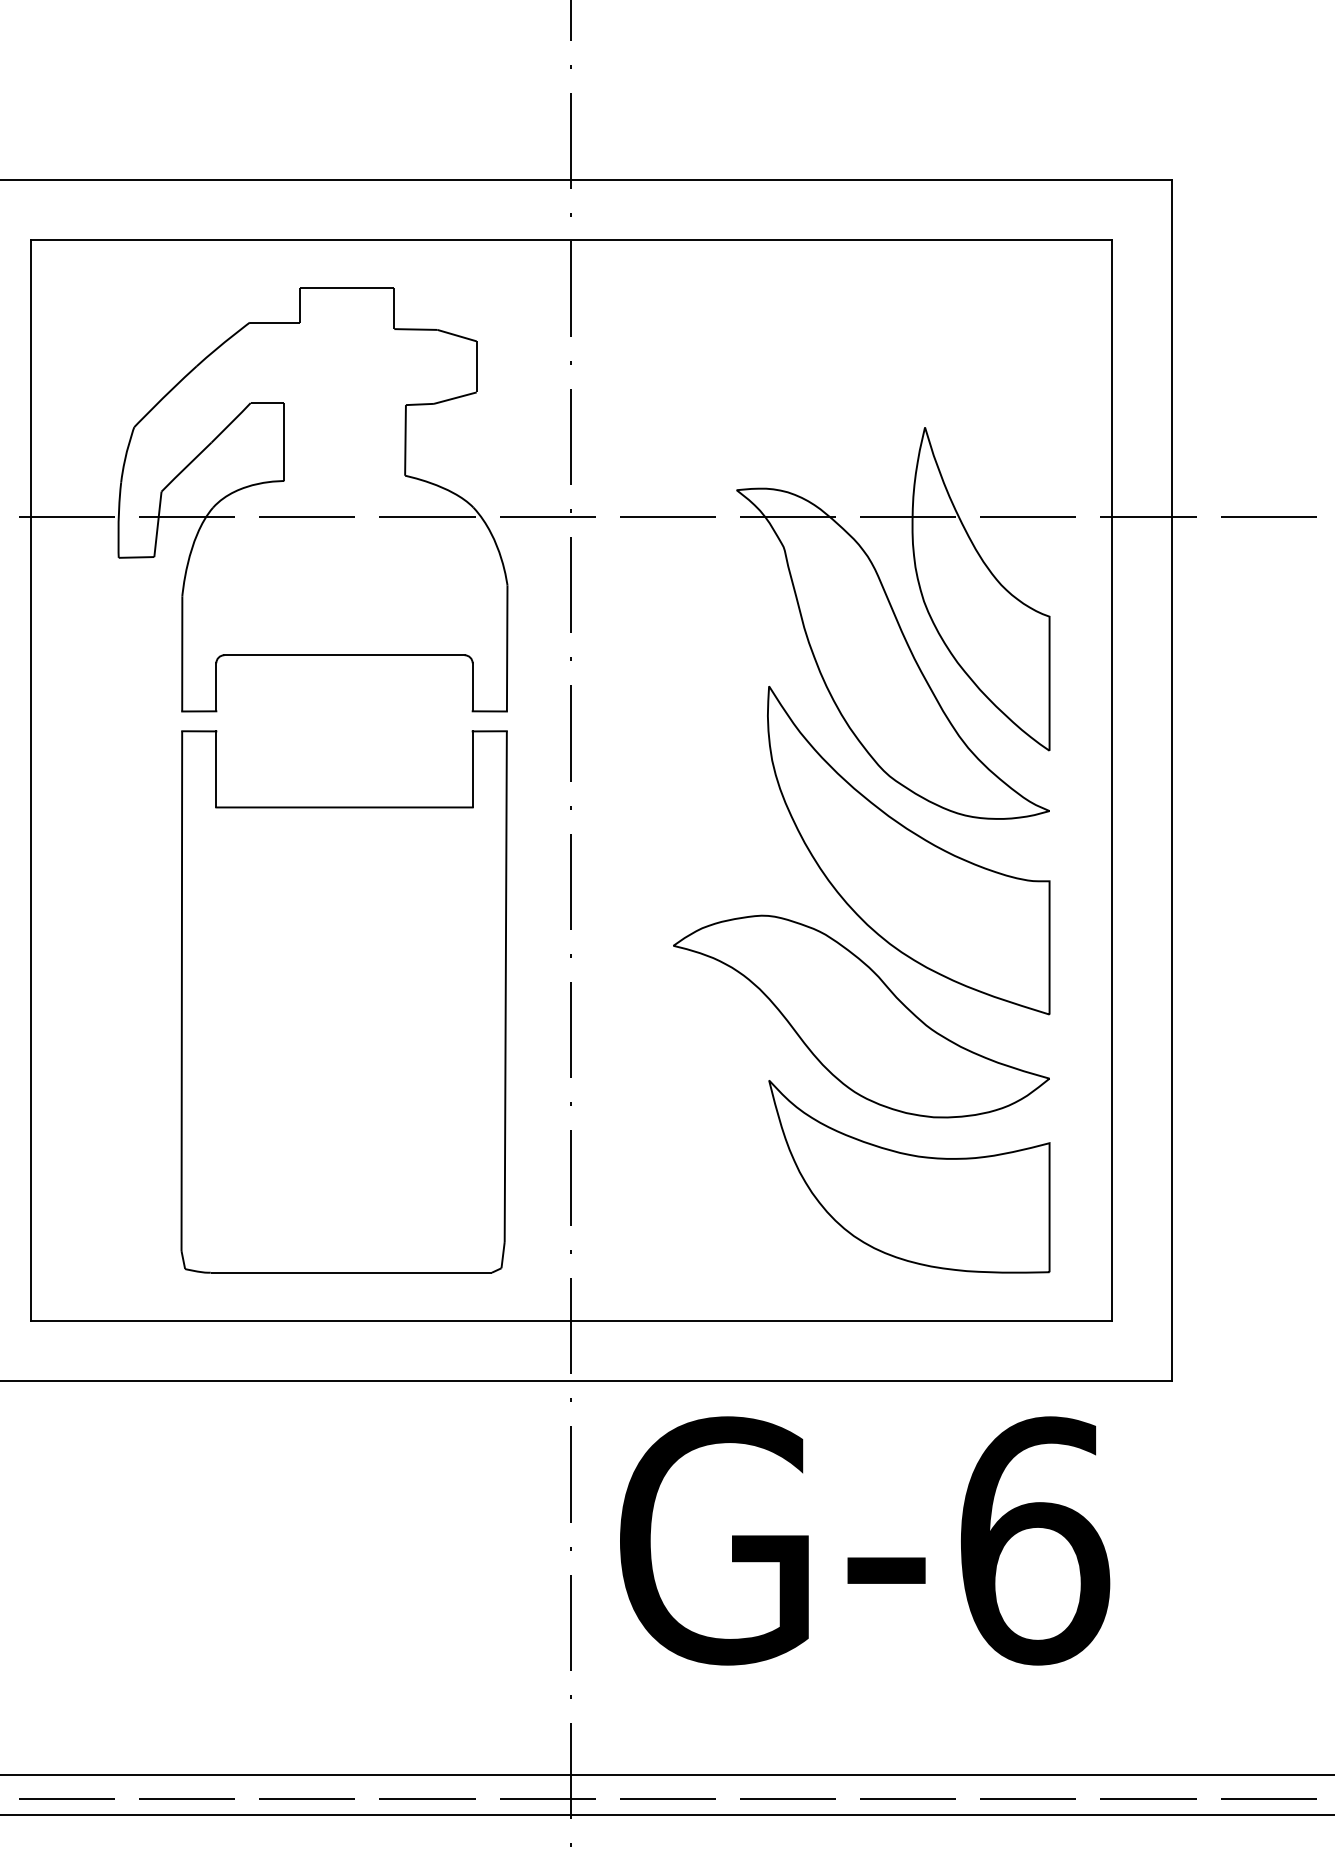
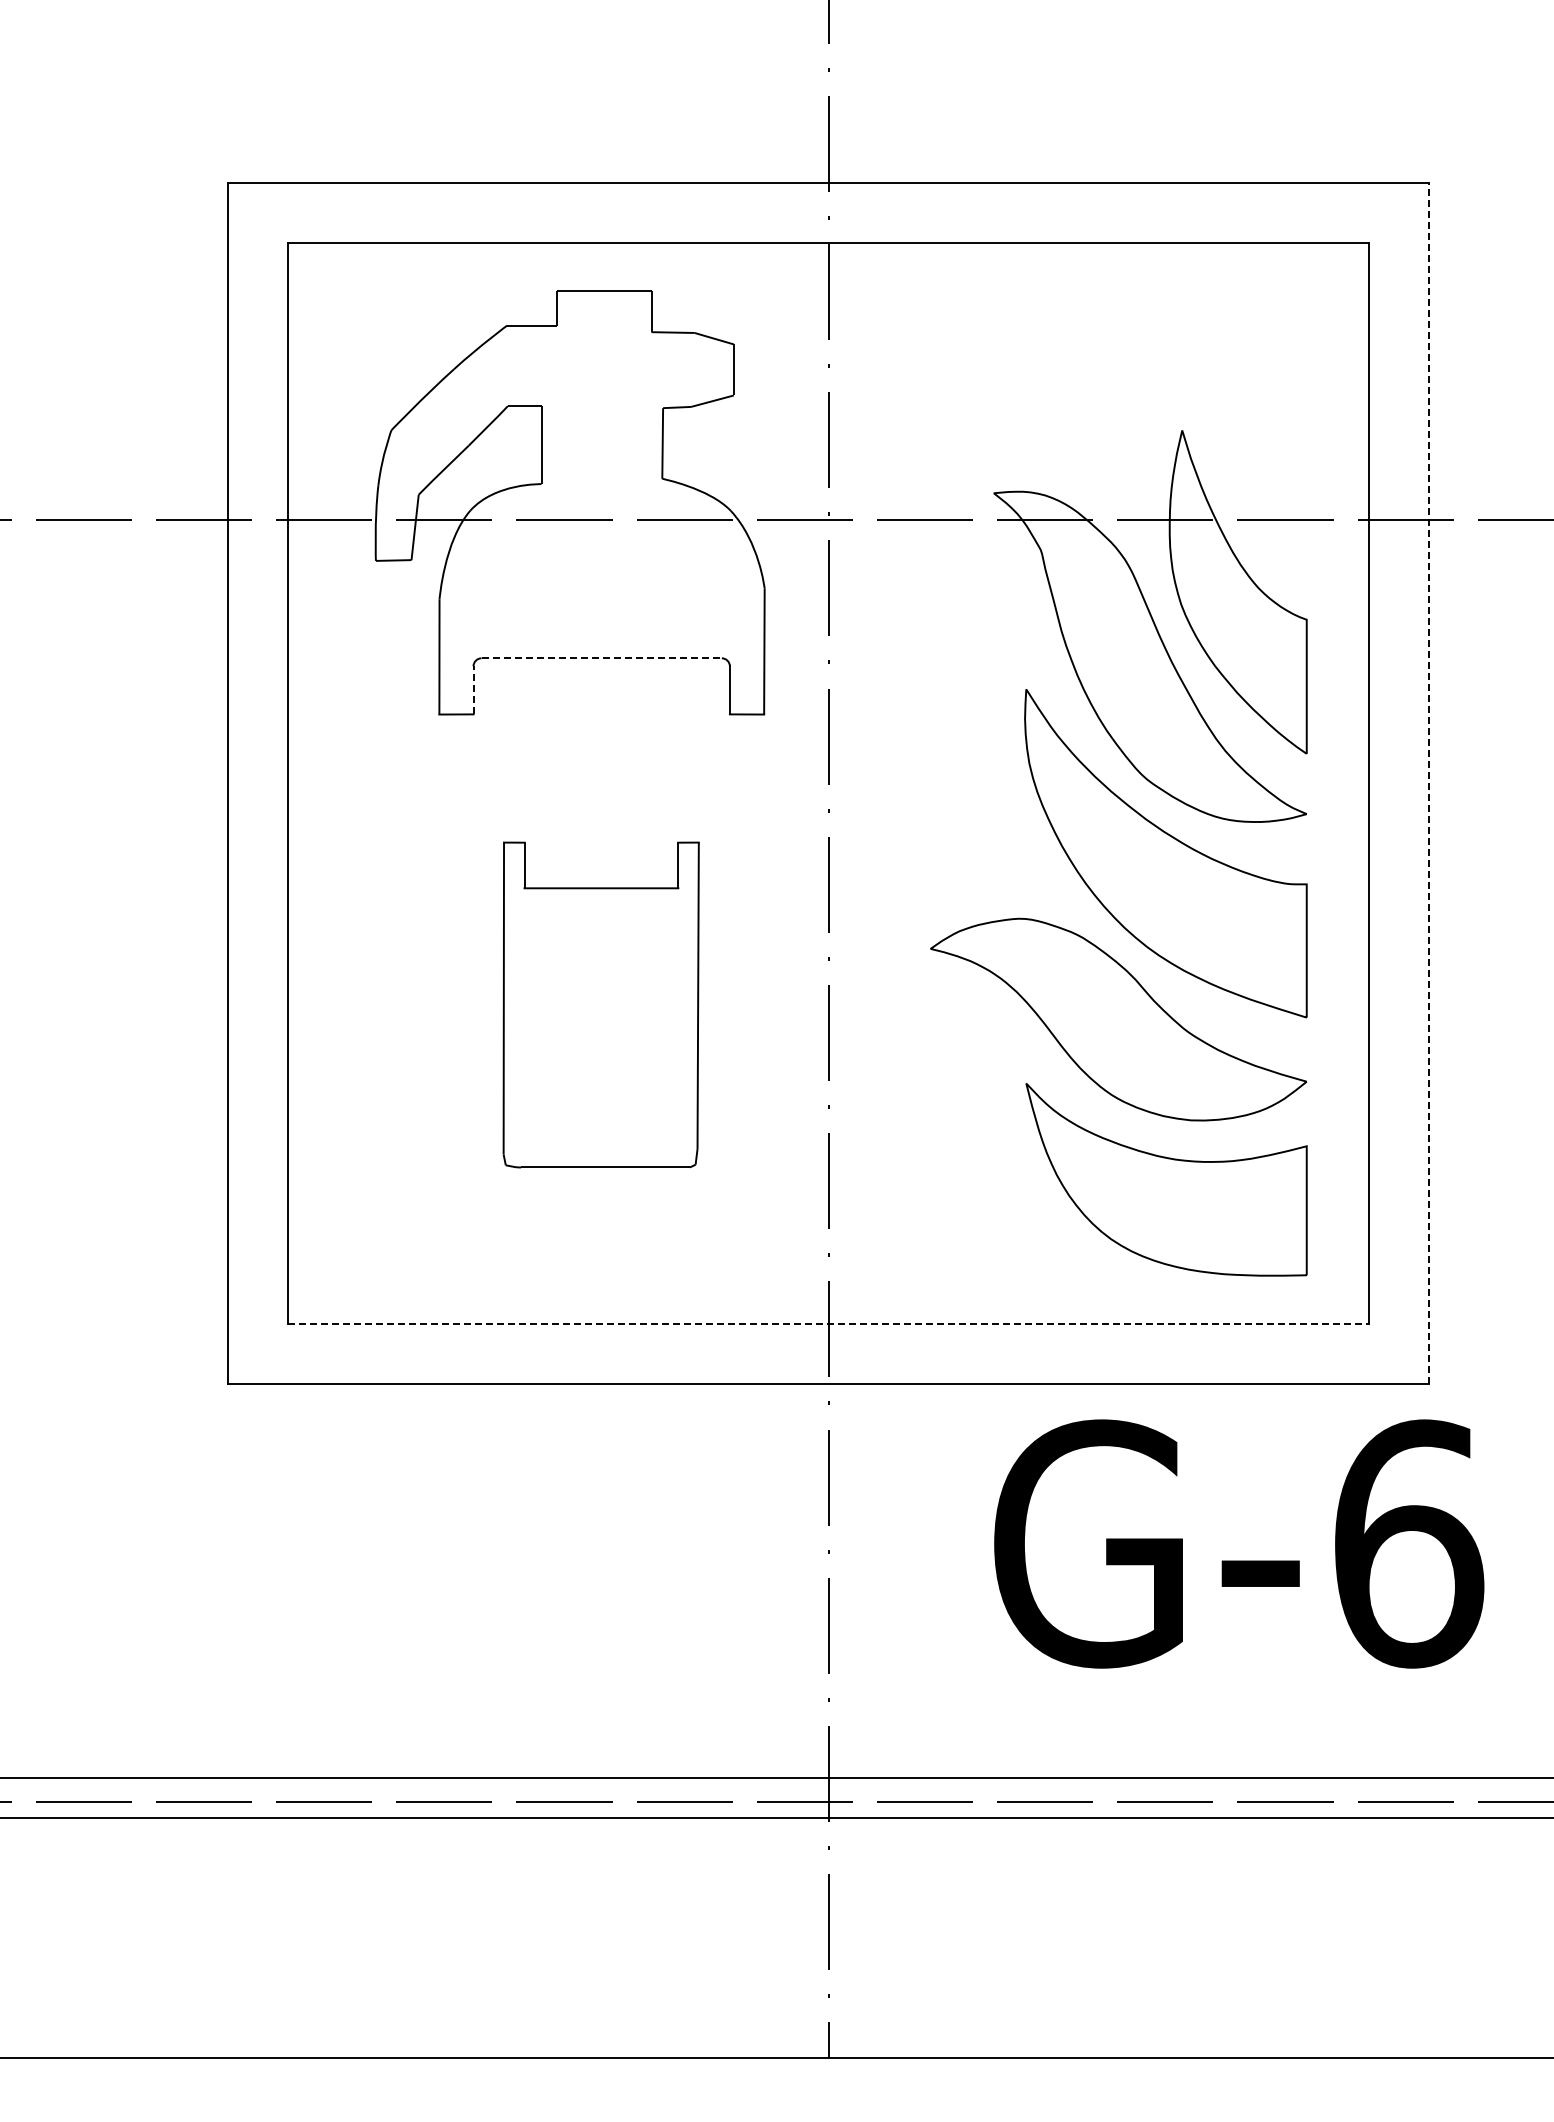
line: (345, 655) -> (602, 658), solid -> dashed
line: (216, 686) -> (473, 689), solid -> dashed
line: (1172, 780) -> (1429, 783), solid -> dashed
part: (343, 1001) -> (600, 1004), size x0.6
line: (571, 1321) -> (828, 1324), solid -> dashed
text: (865, 1540) -> (1239, 1543), moved

